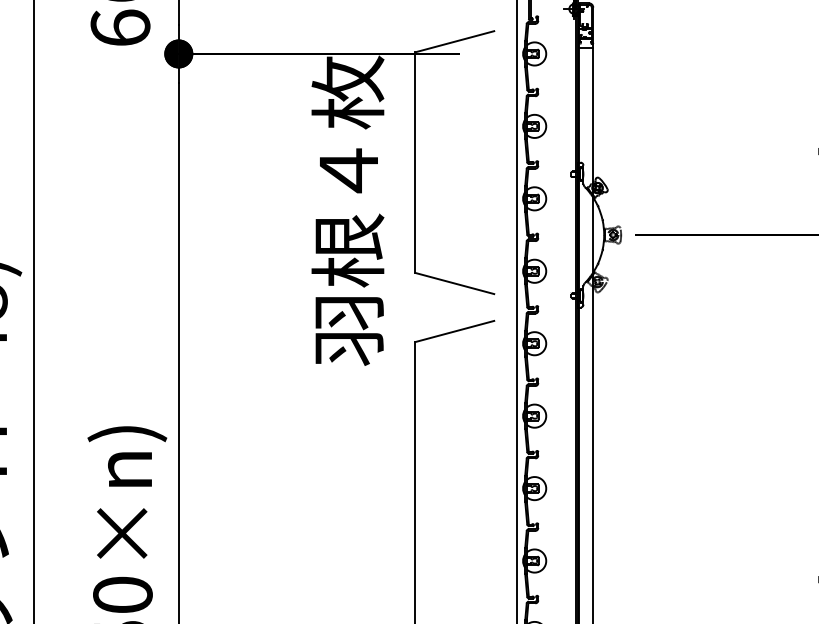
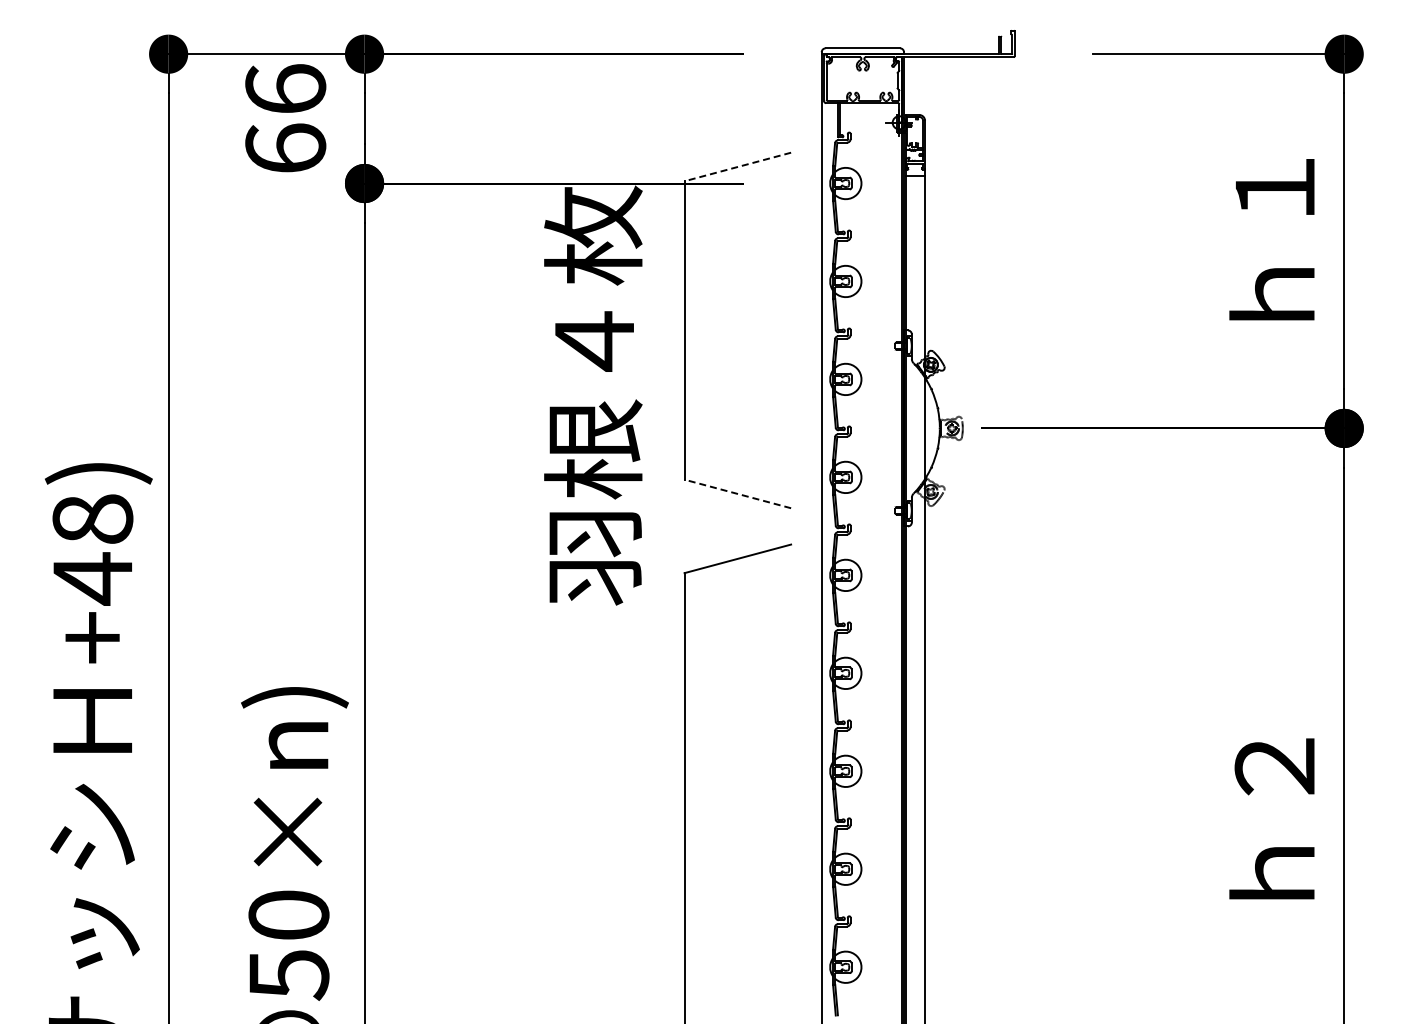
line: (454, 42) -> (737, 167), solid -> dashed
line: (454, 283) -> (737, 493), solid -> dashed

